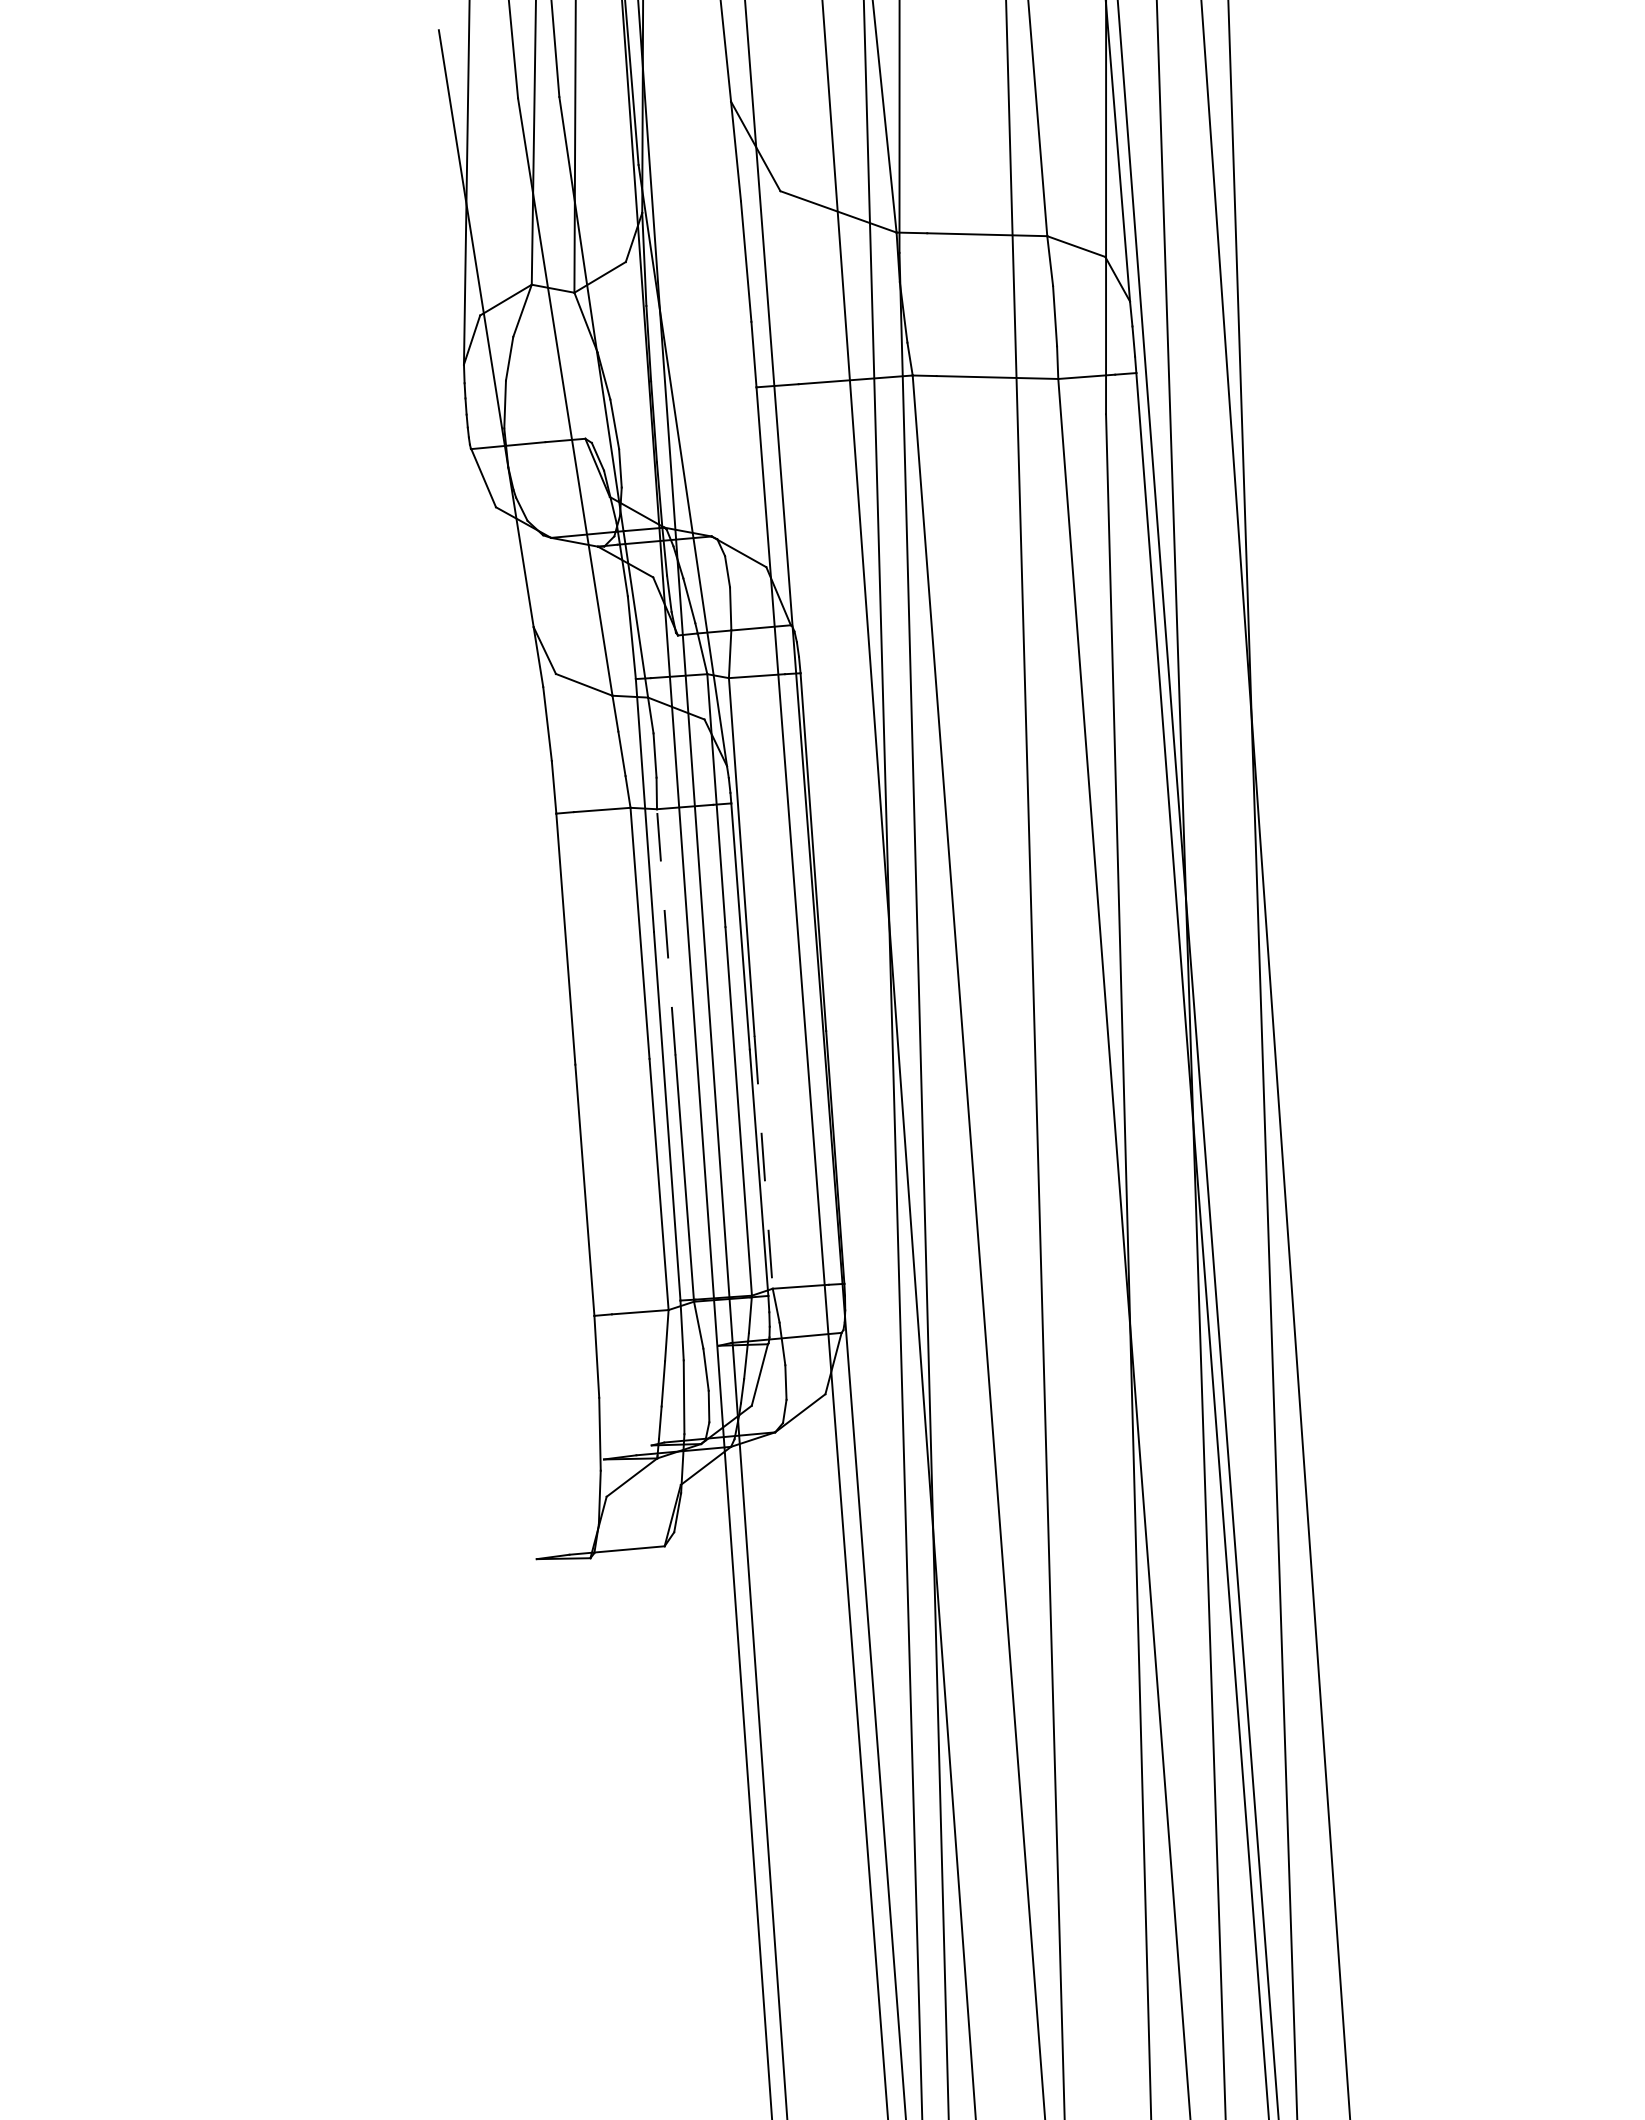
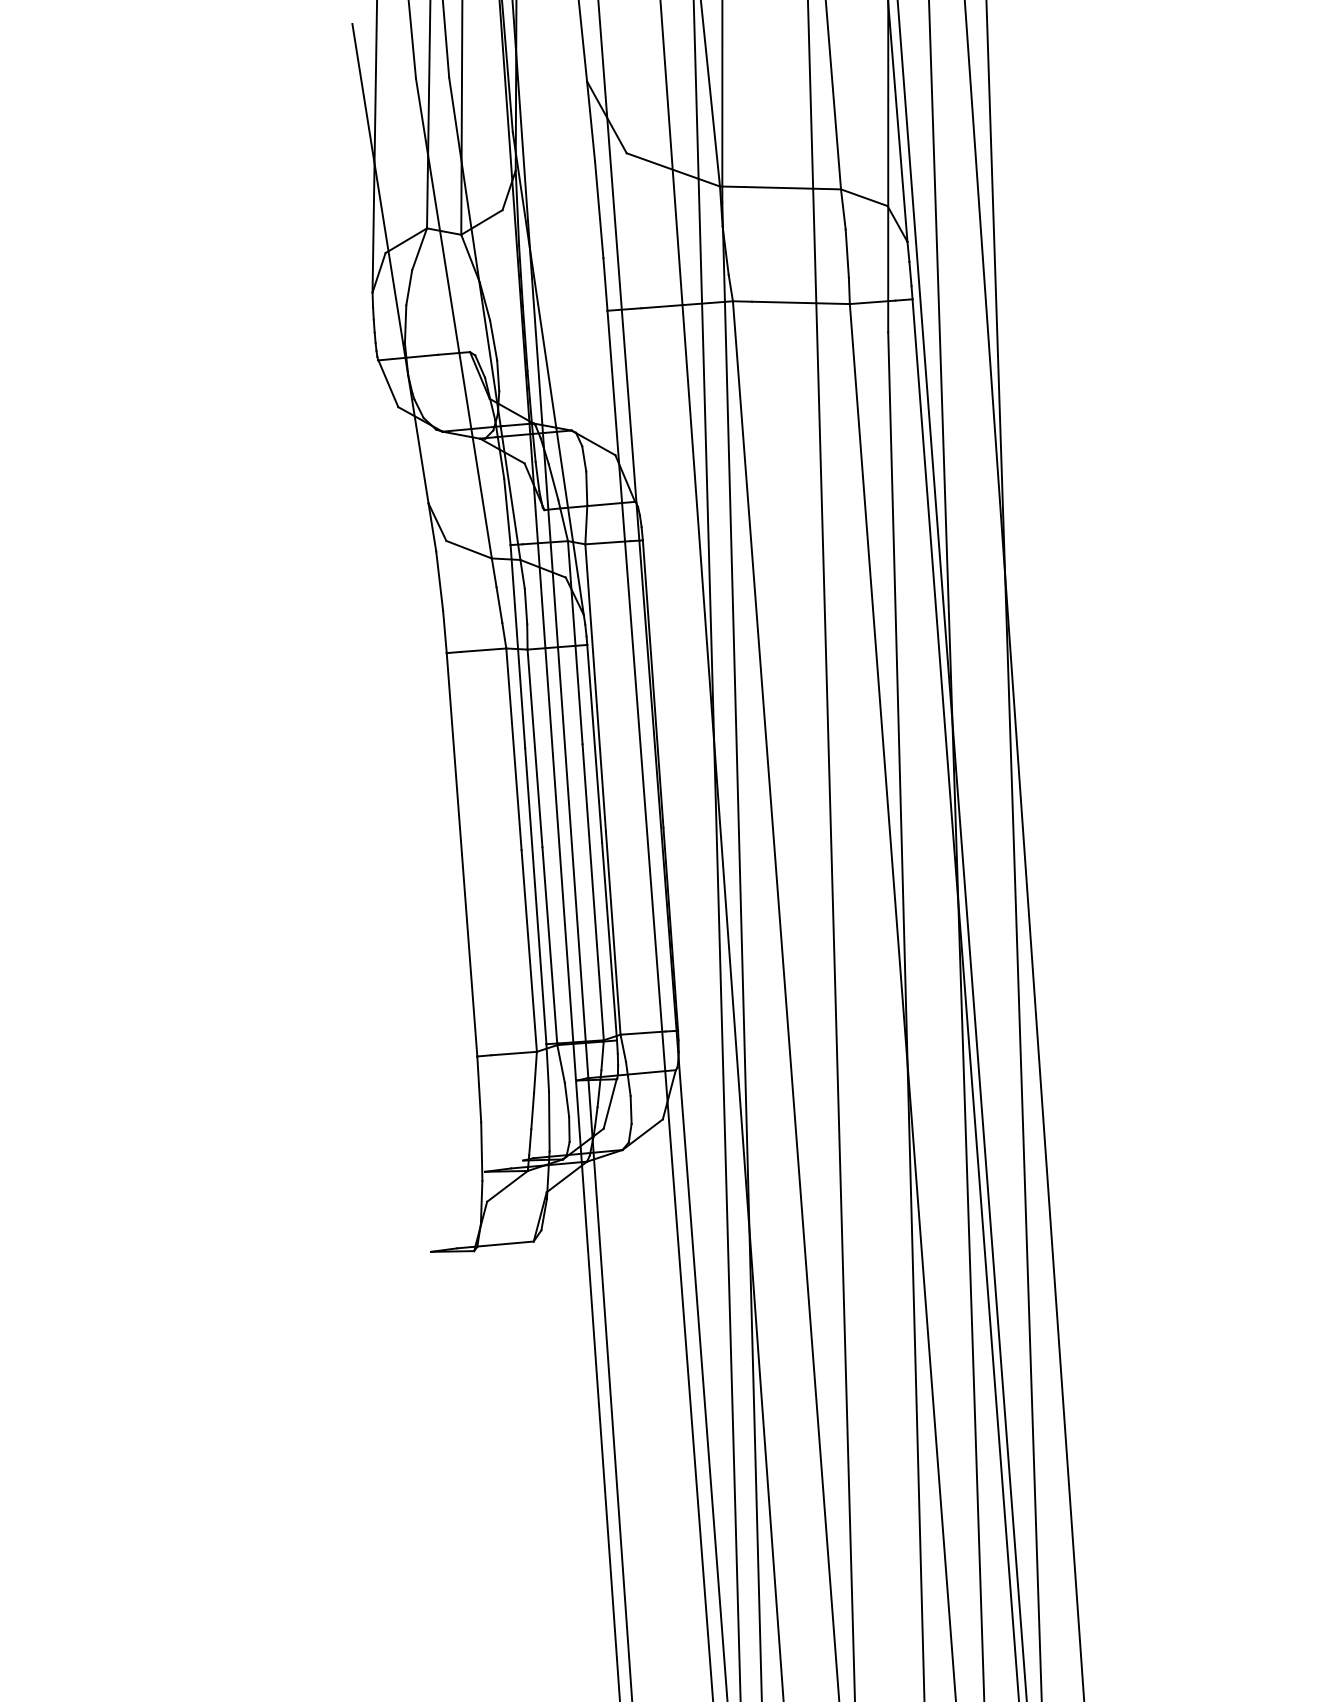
line: (666, 931) -> (535, 747), dashed -> solid
line: (763, 1162) -> (613, 933), dashed -> solid

